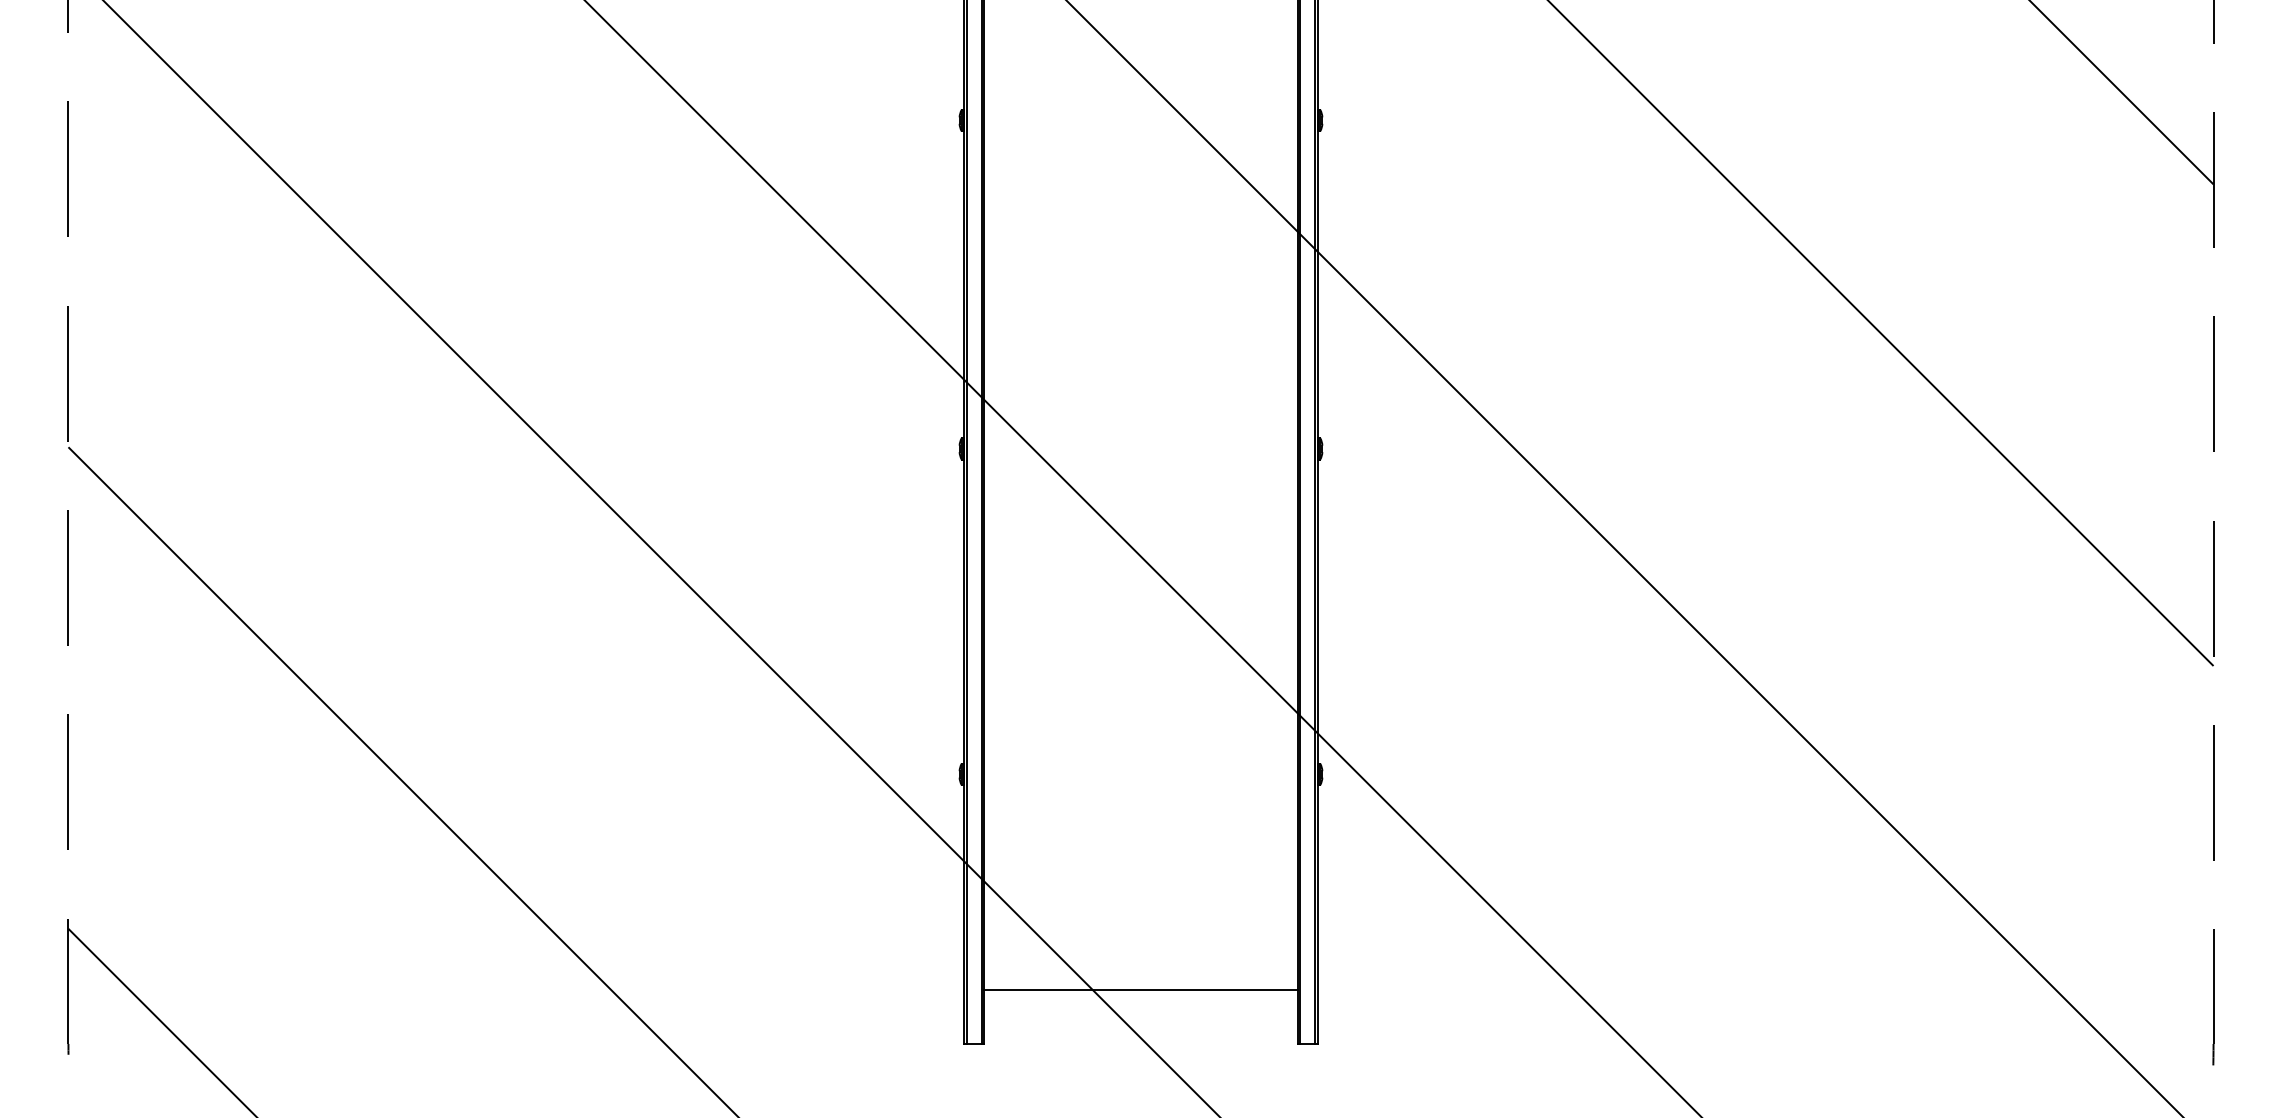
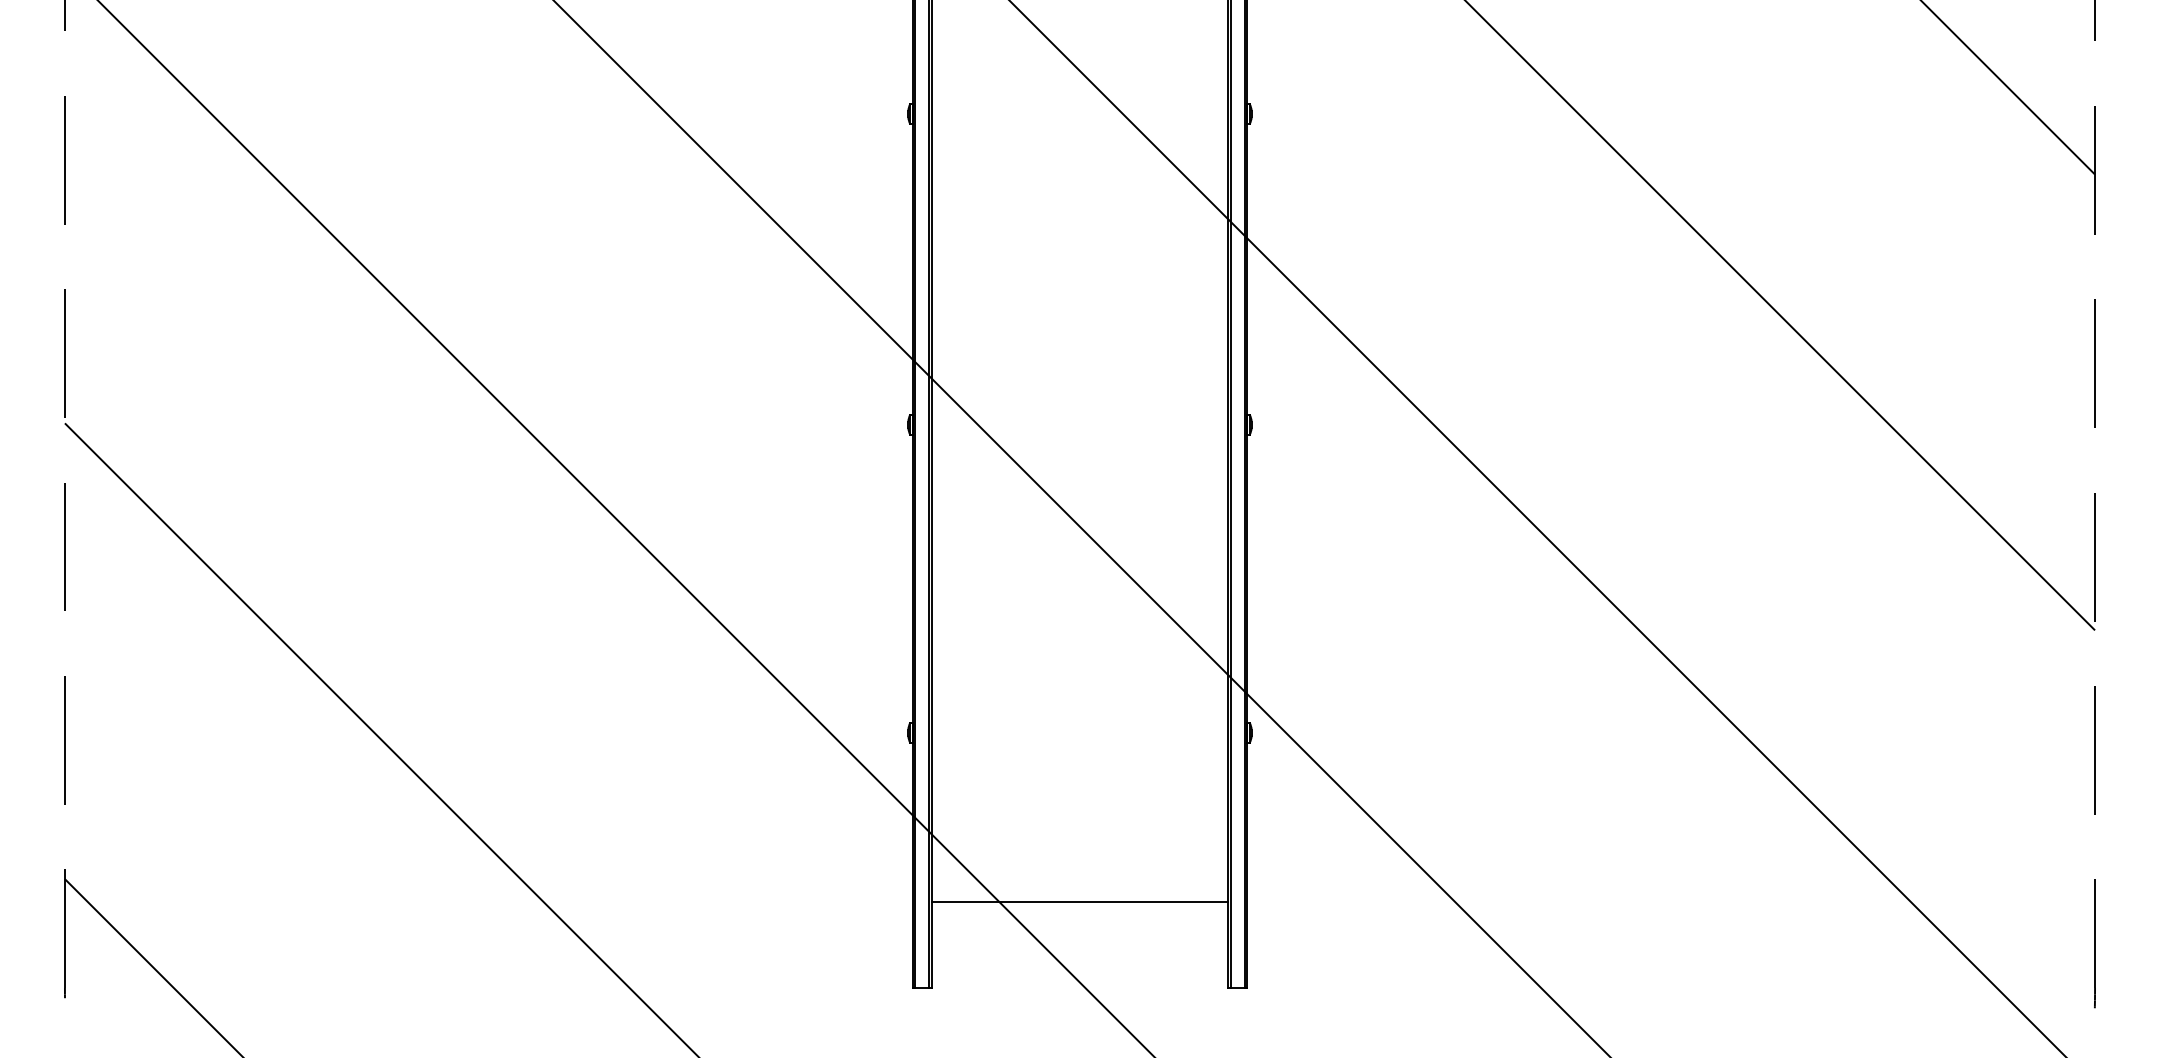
line: (1140, 990) -> (1079, 902), moved

